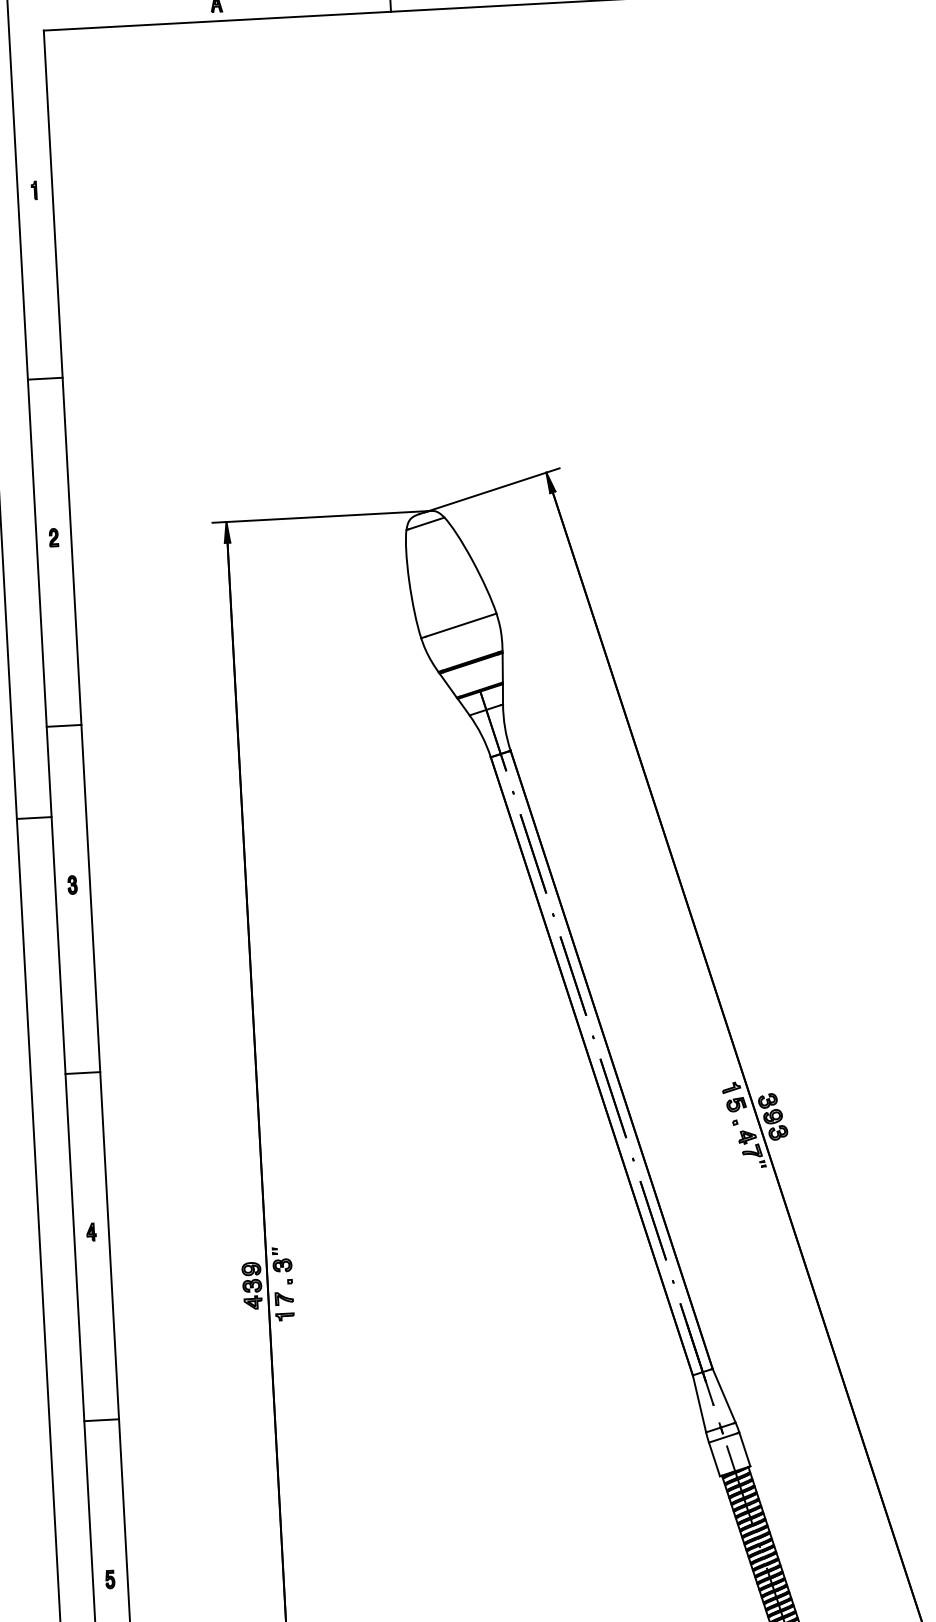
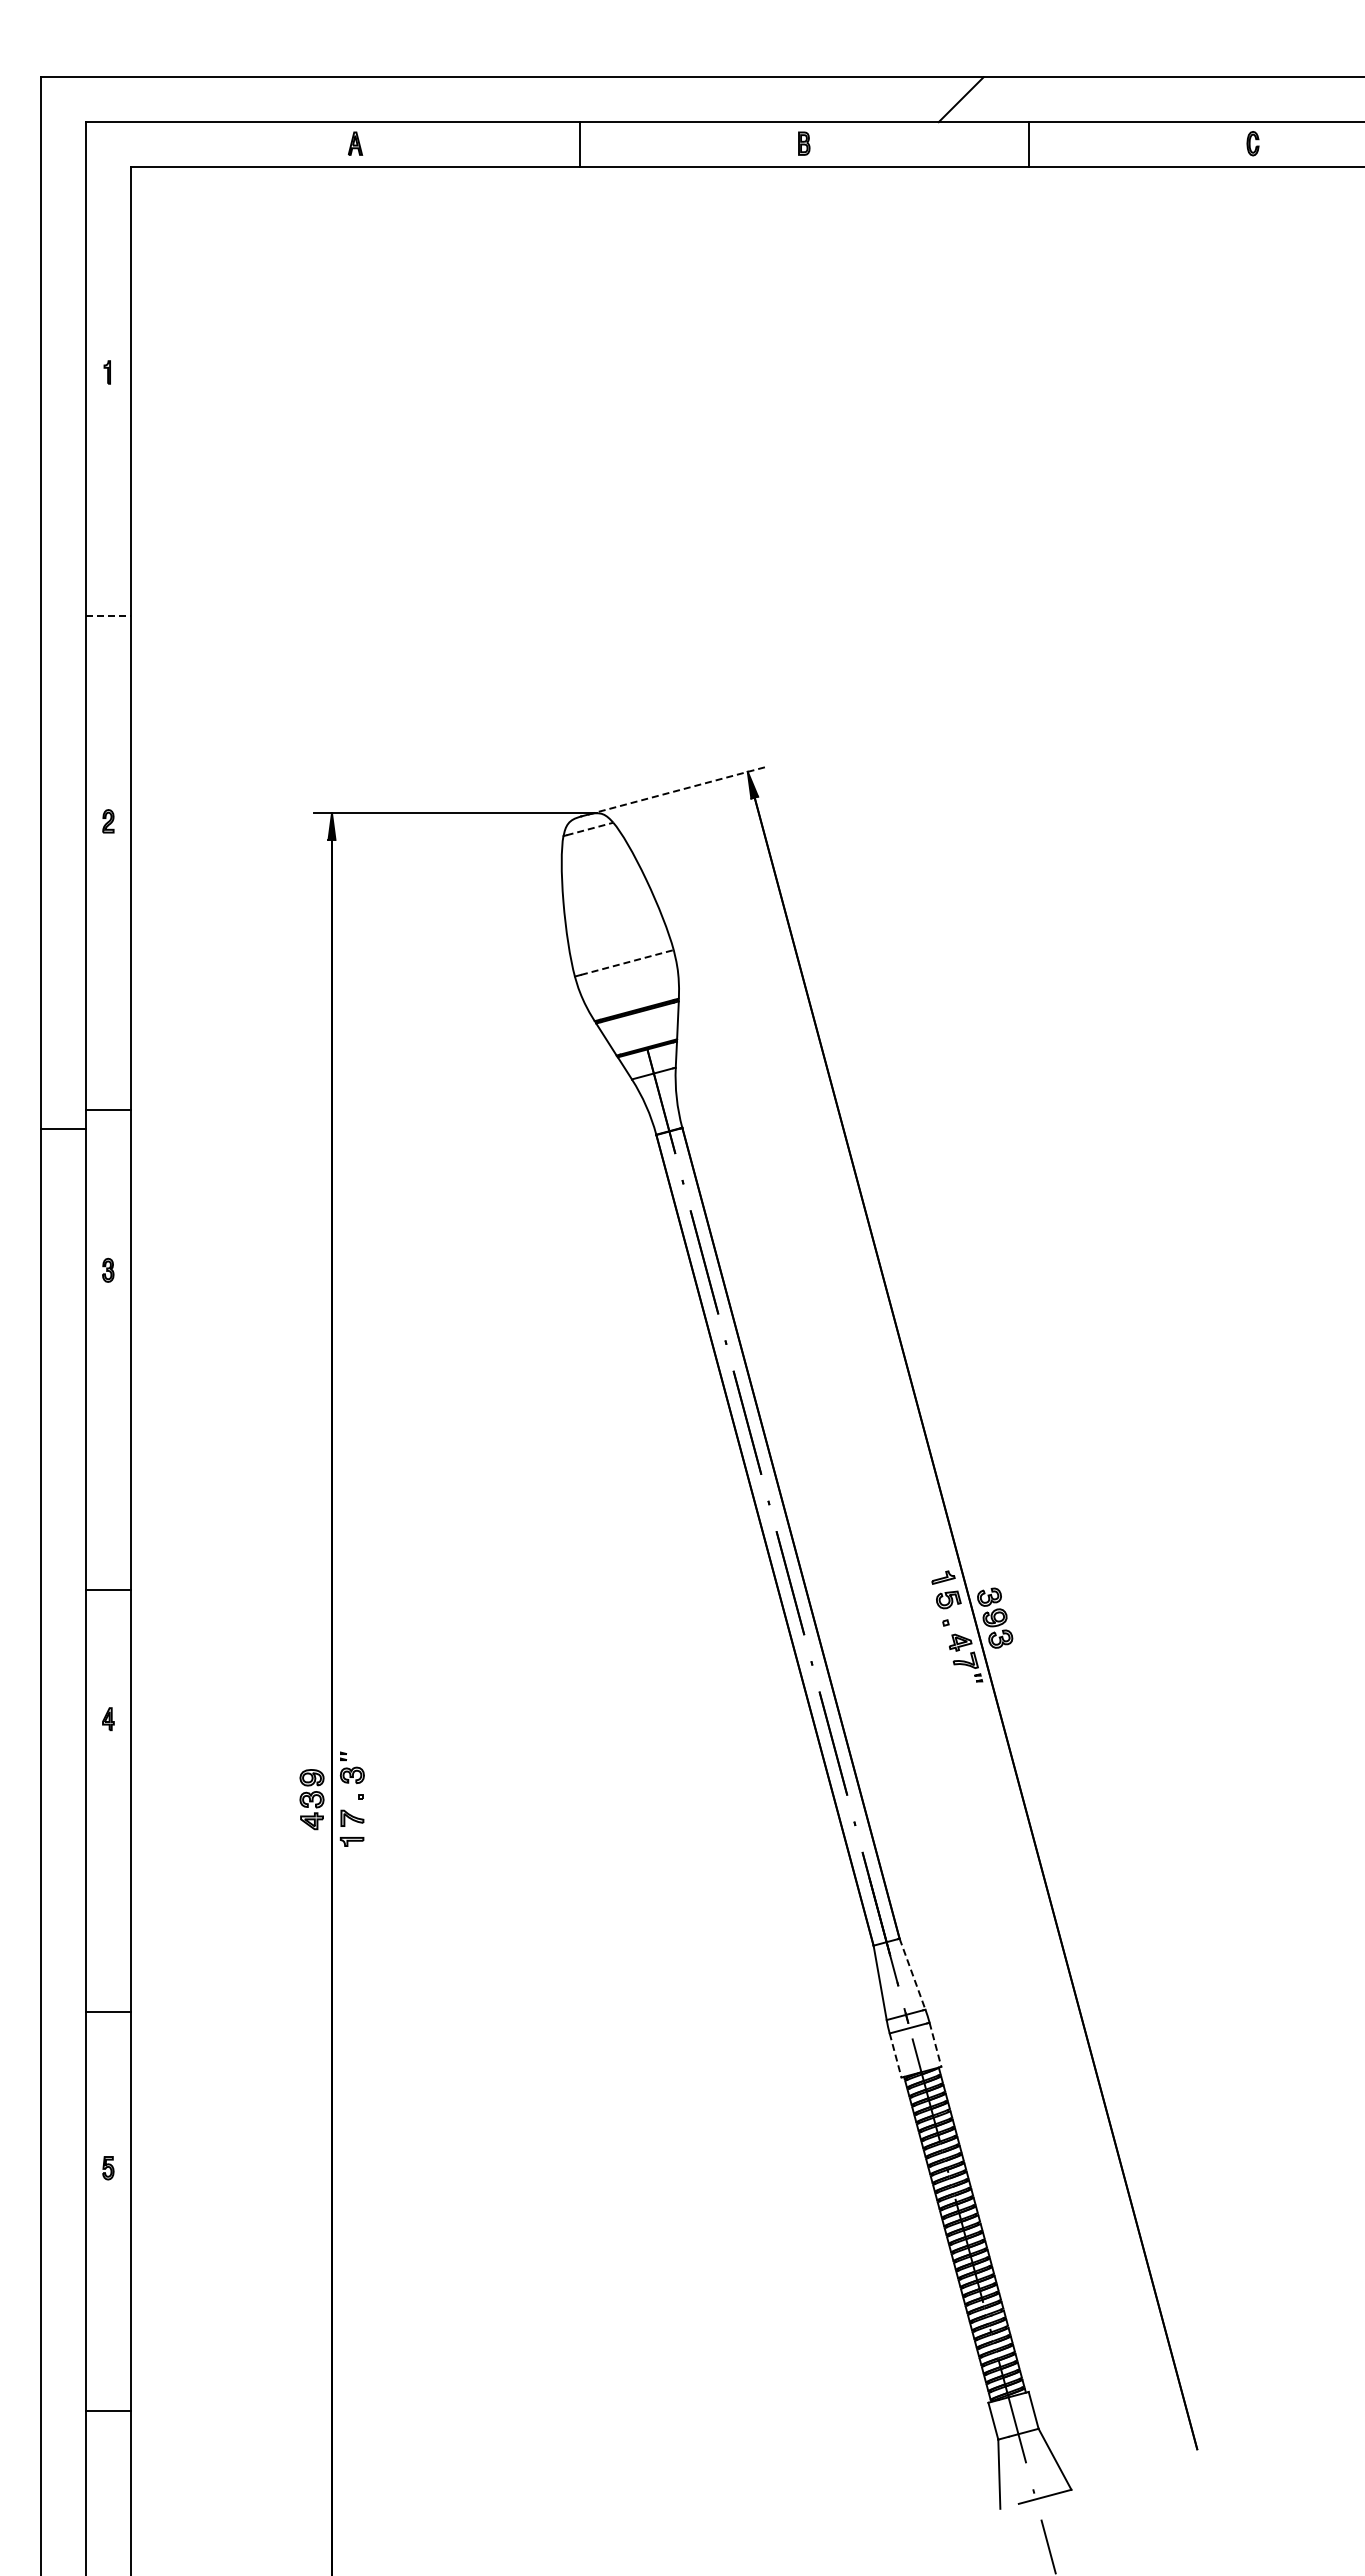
line: (45, 378) -> (108, 615), solid -> dashed
line: (491, 490) -> (676, 790), solid -> dashed
line: (427, 523) -> (590, 828), solid -> dashed
line: (461, 625) -> (627, 962), solid -> dashed
line: (64, 725) -> (108, 1109), moved
line: (34, 818) -> (63, 1129), moved
line: (82, 1073) -> (108, 1590), moved
line: (724, 1396) -> (912, 1974), solid -> dashed
line: (101, 1420) -> (108, 2012), moved
line: (744, 1449) -> (935, 2044), solid -> dashed
line: (714, 1459) -> (895, 2055), solid -> dashed

